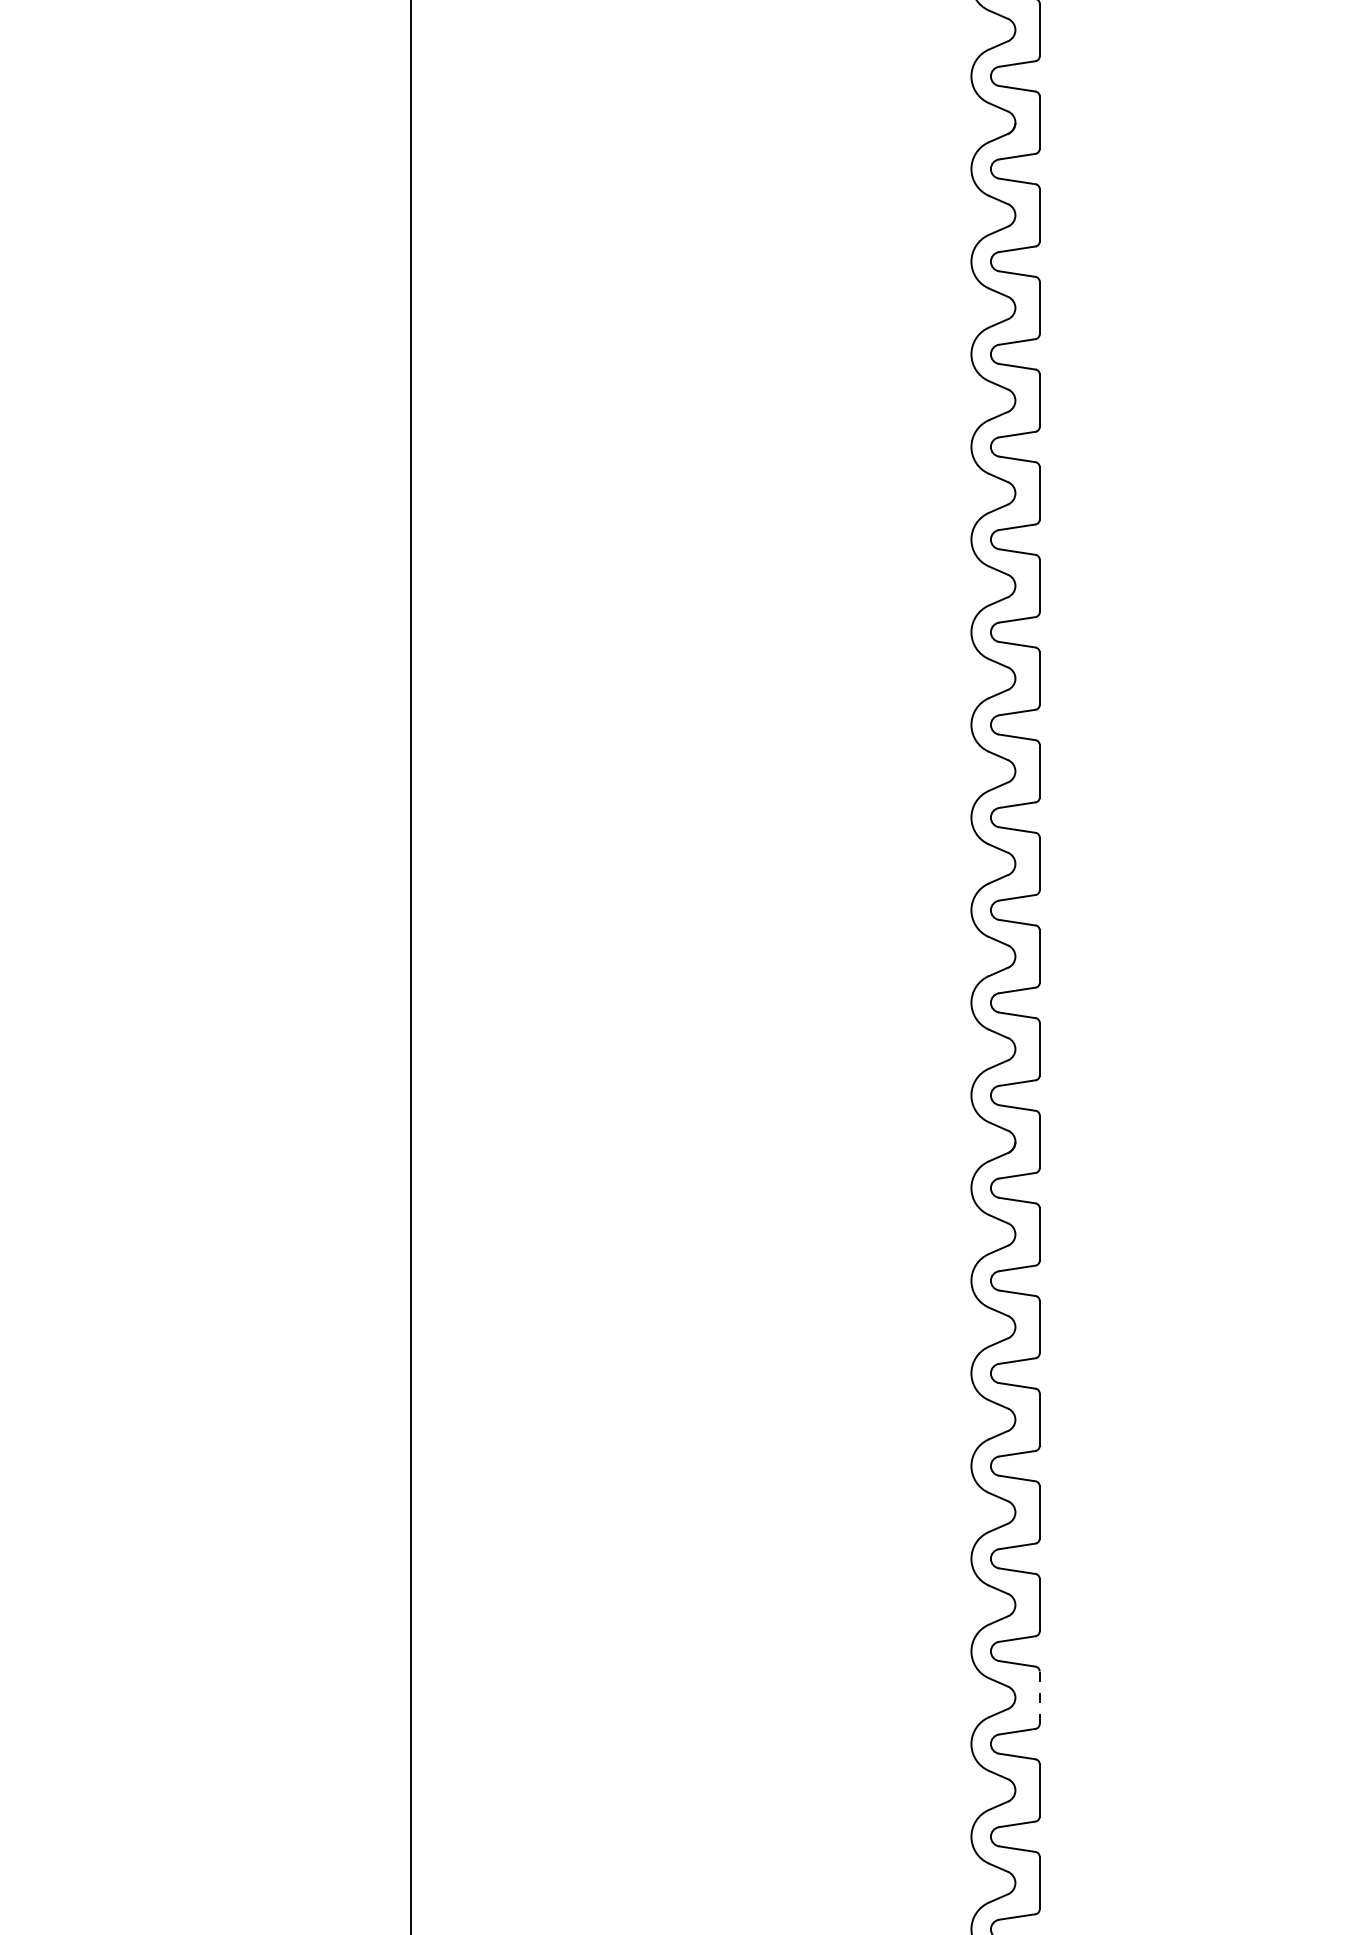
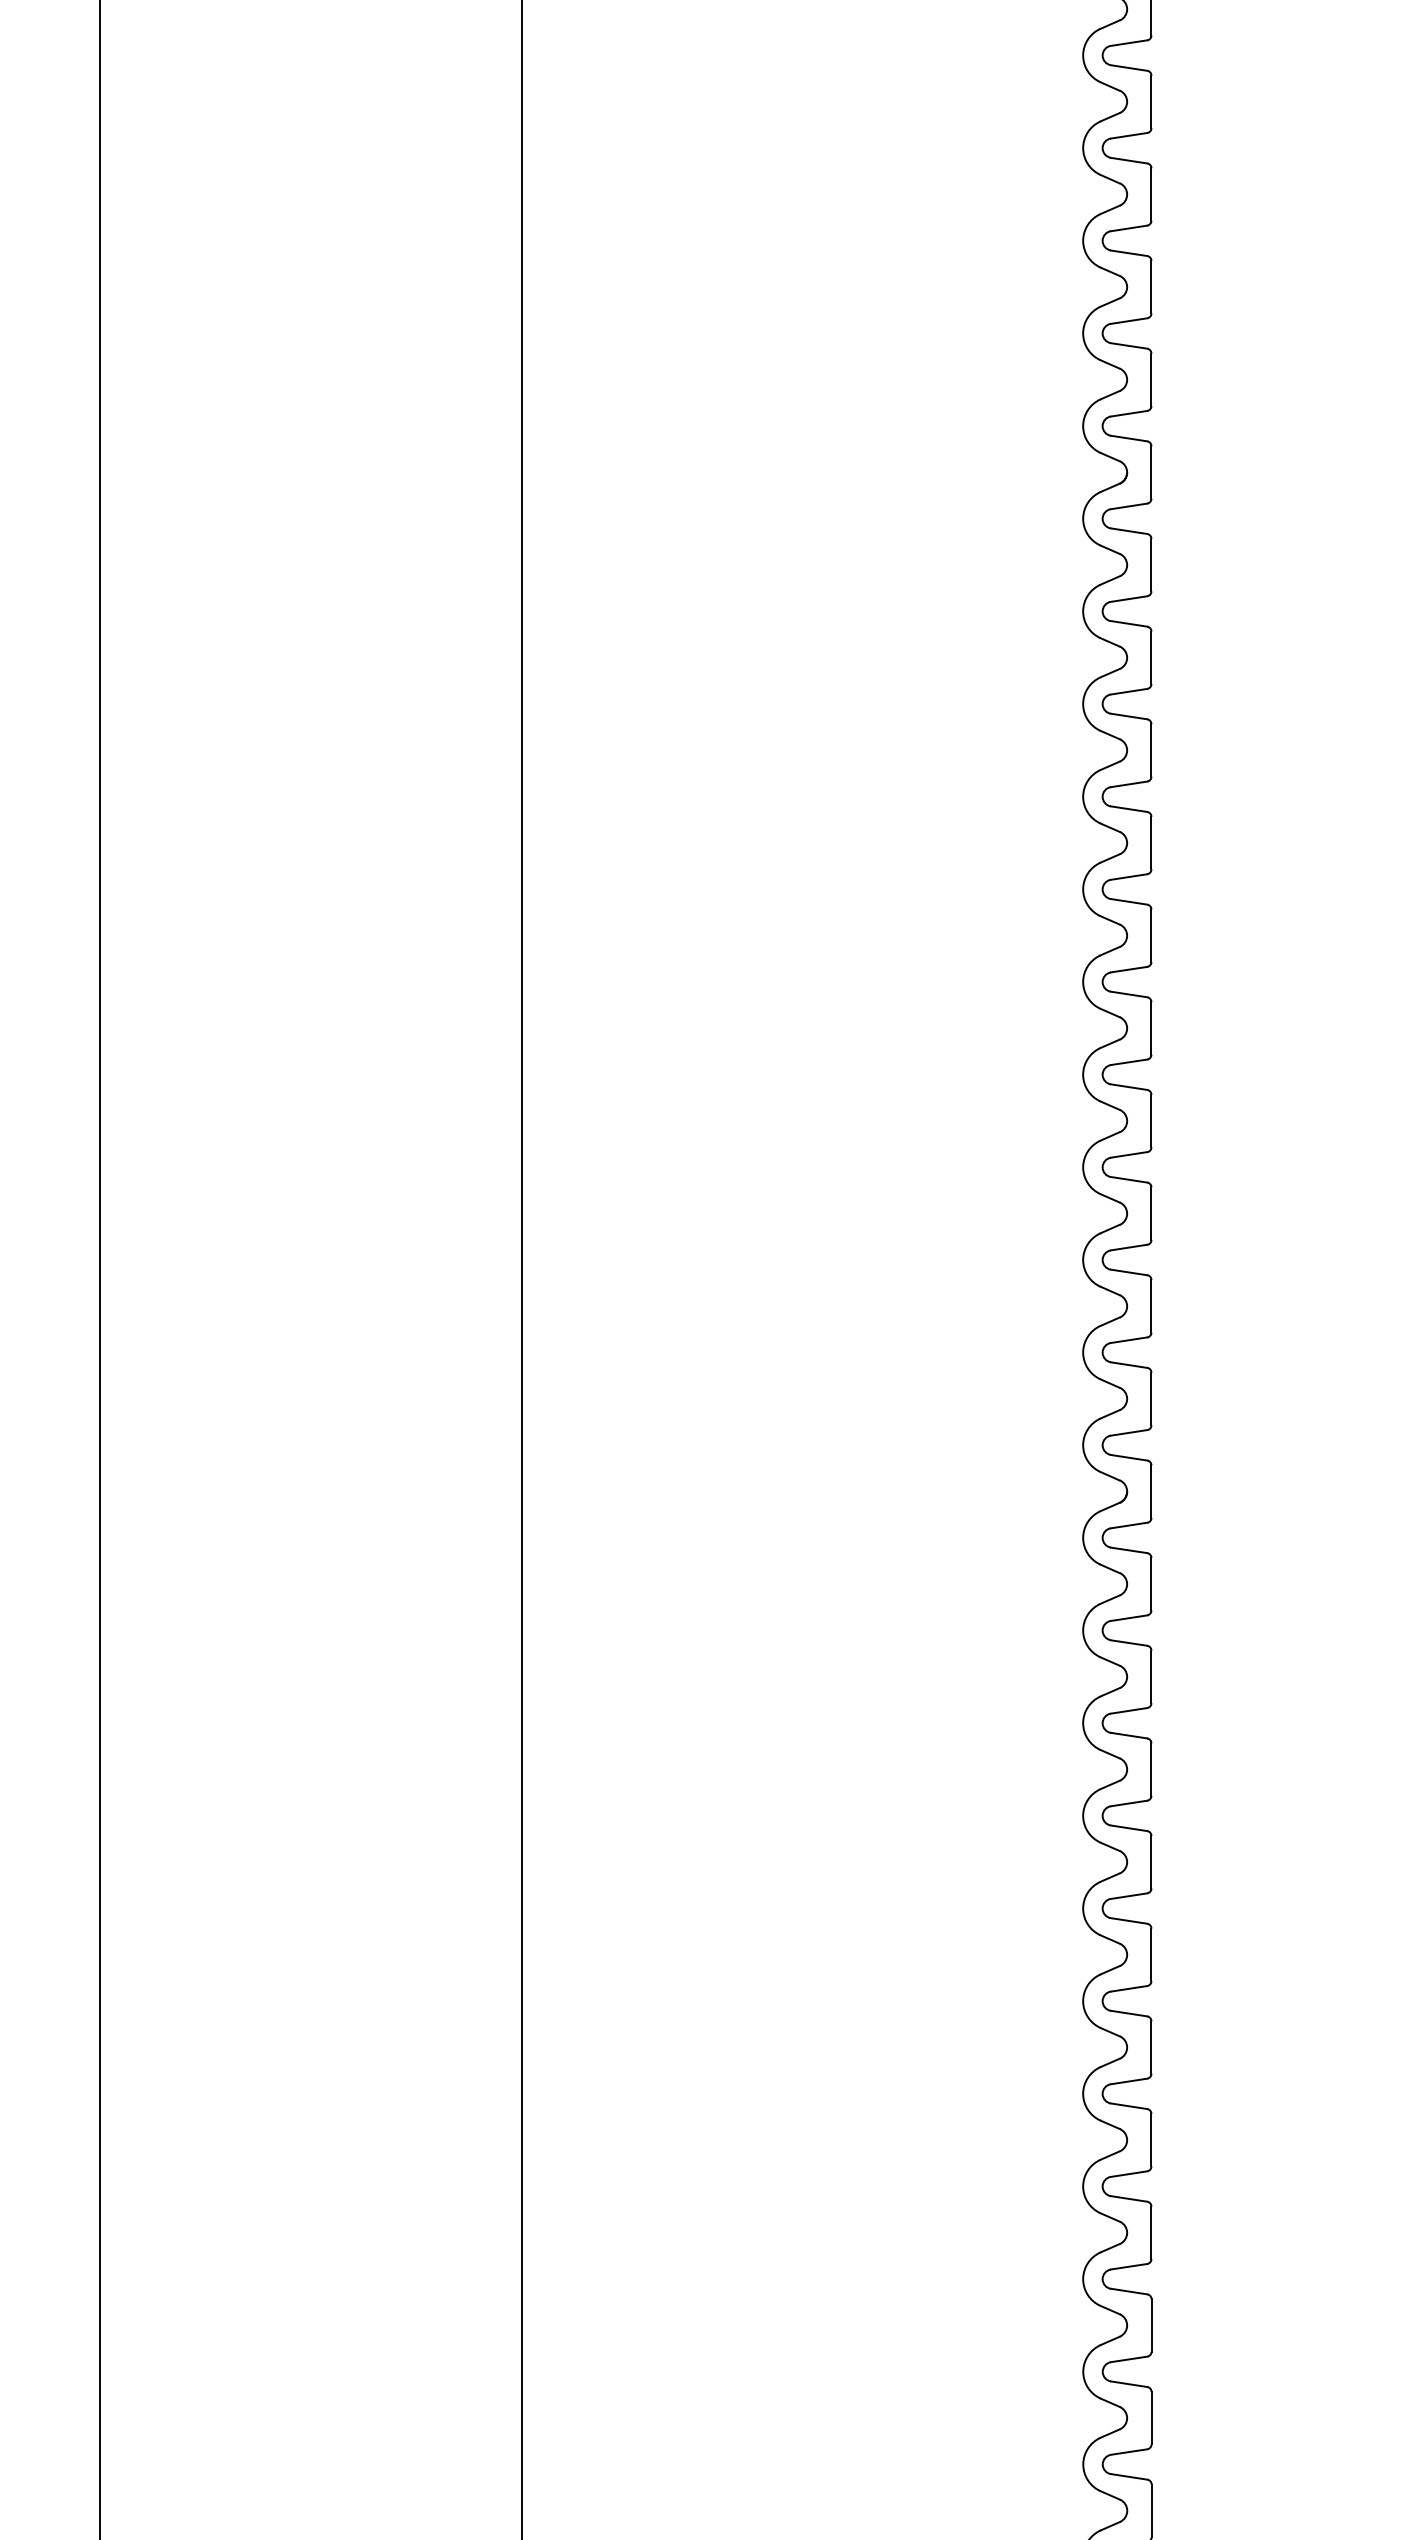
line: (1039, 1698) -> (1151, 2048), dashed -> solid

